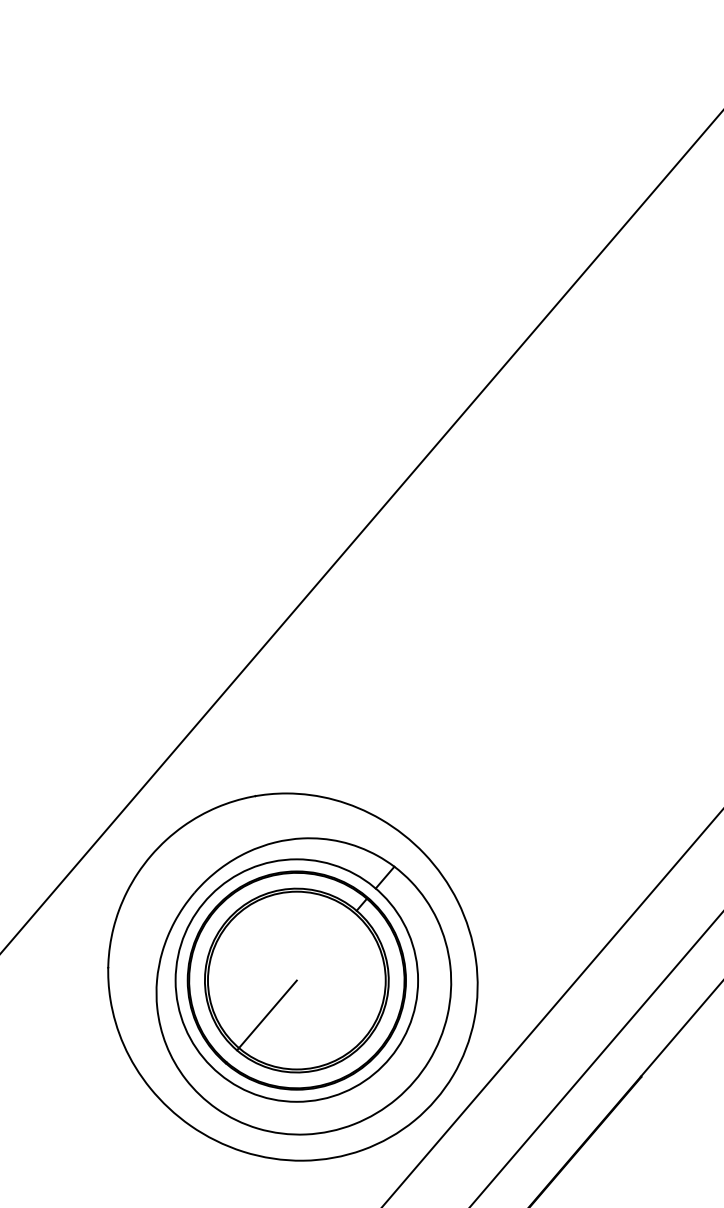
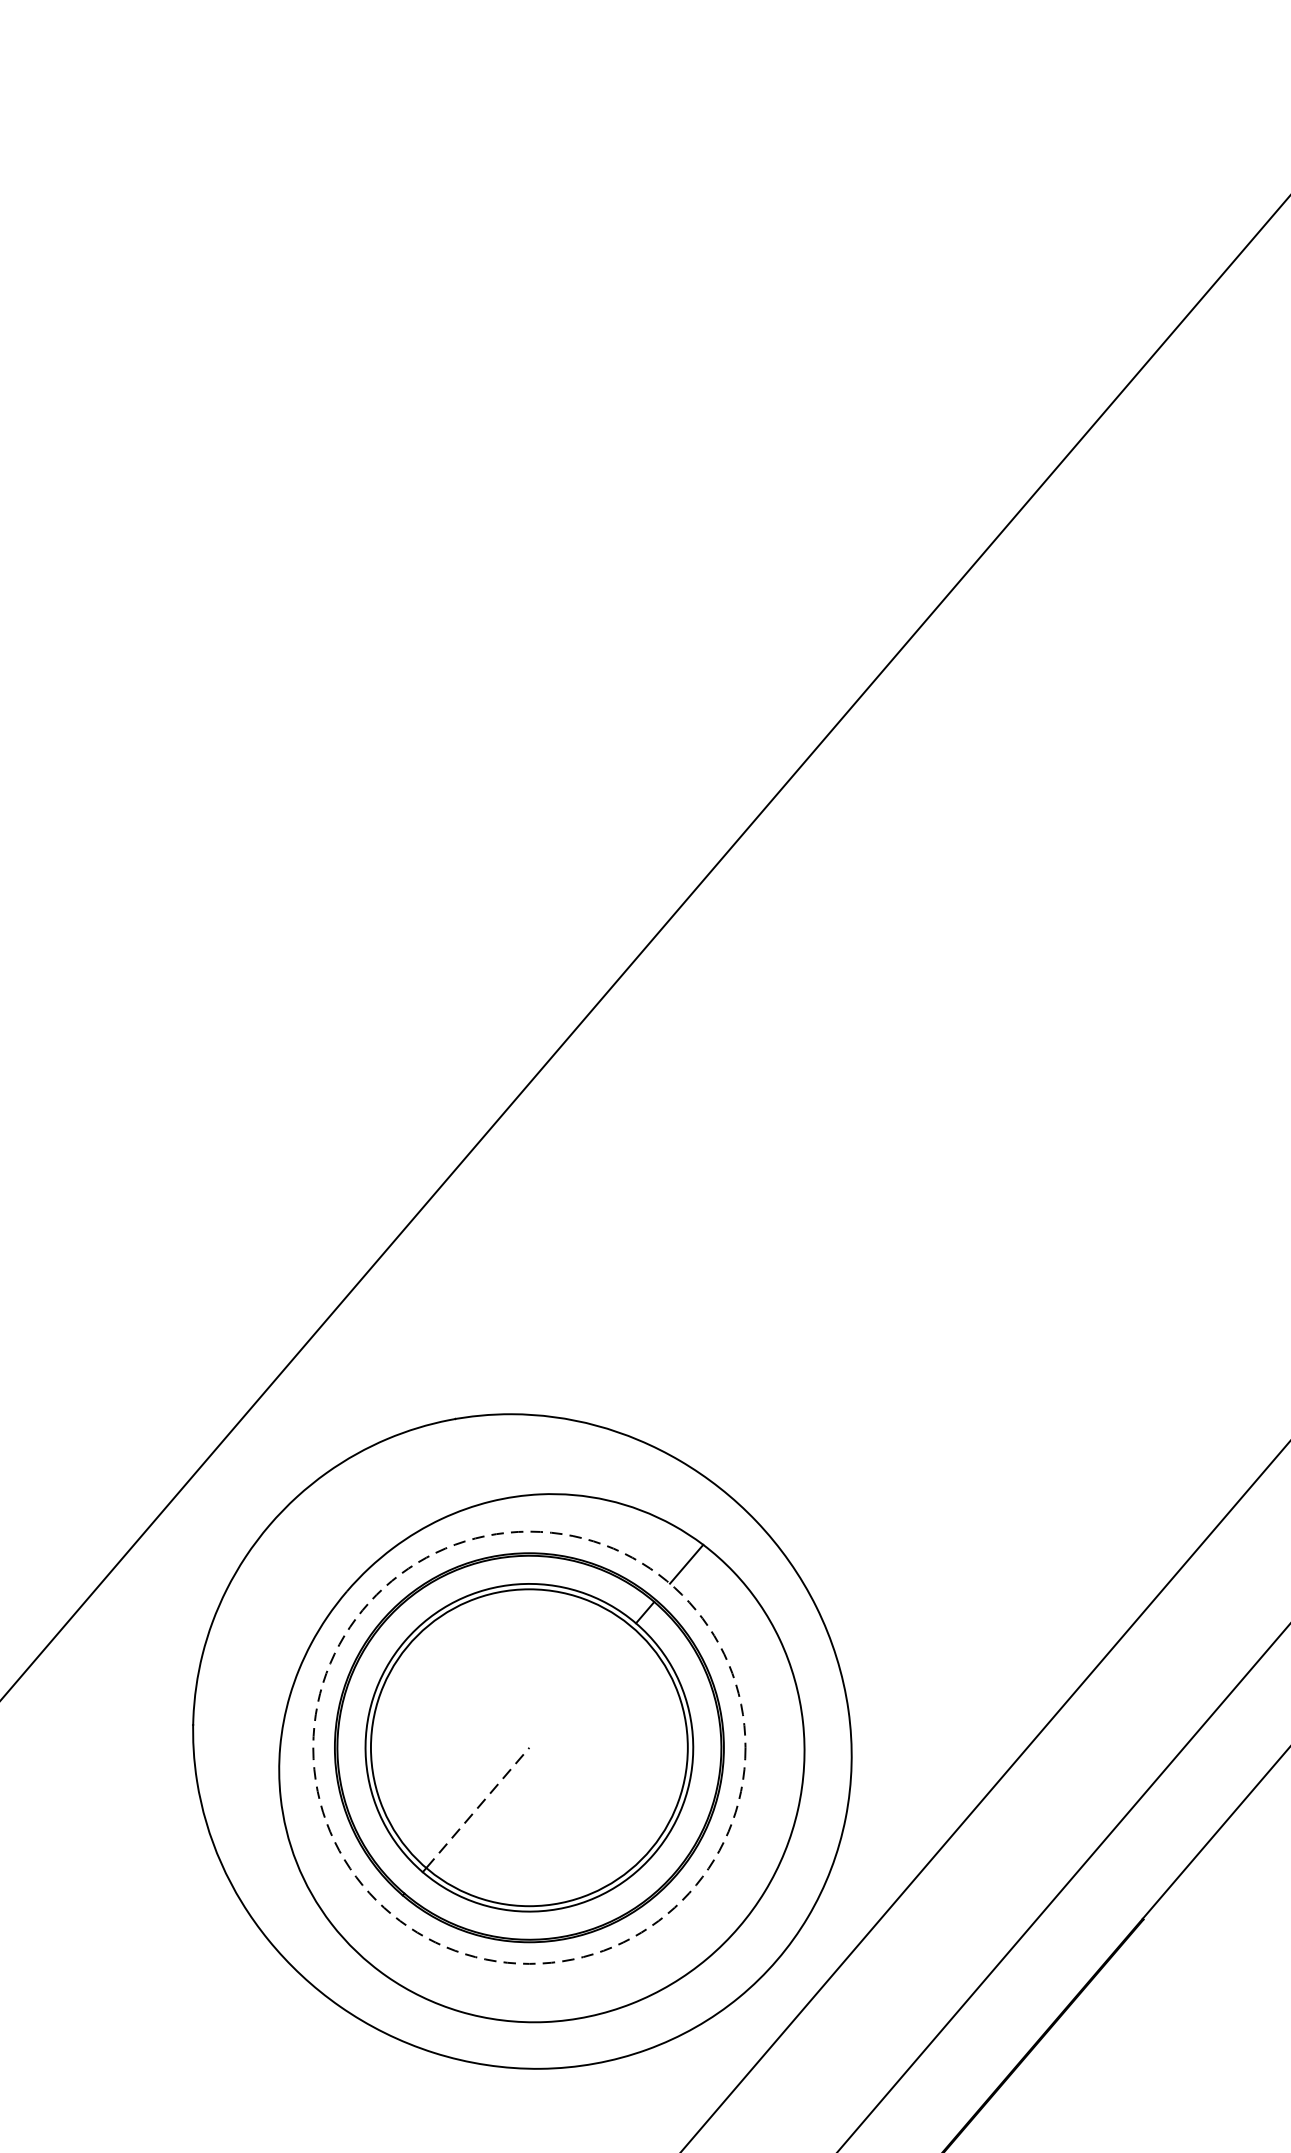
circle: (296, 980) -> (528, 1747), solid -> dashed
line: (268, 1013) -> (478, 1806), solid -> dashed

